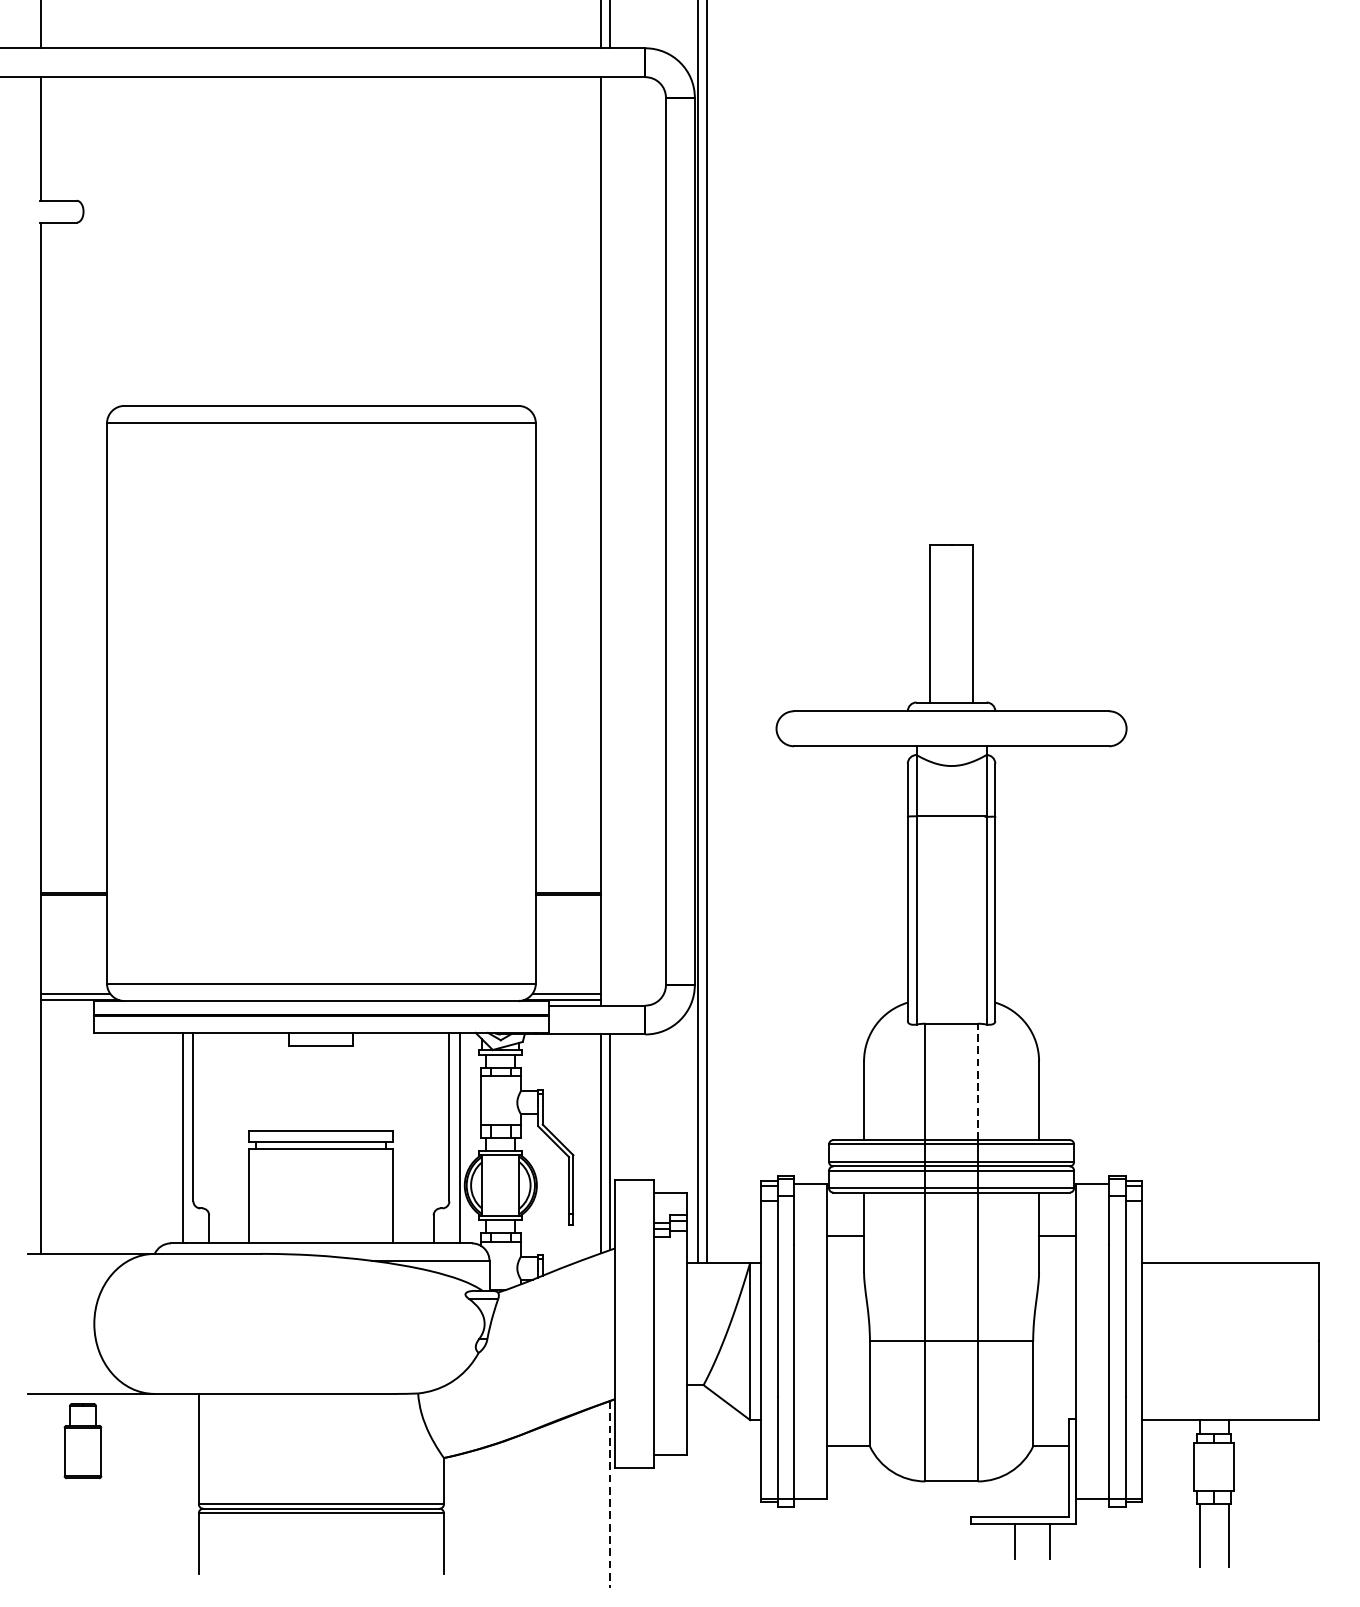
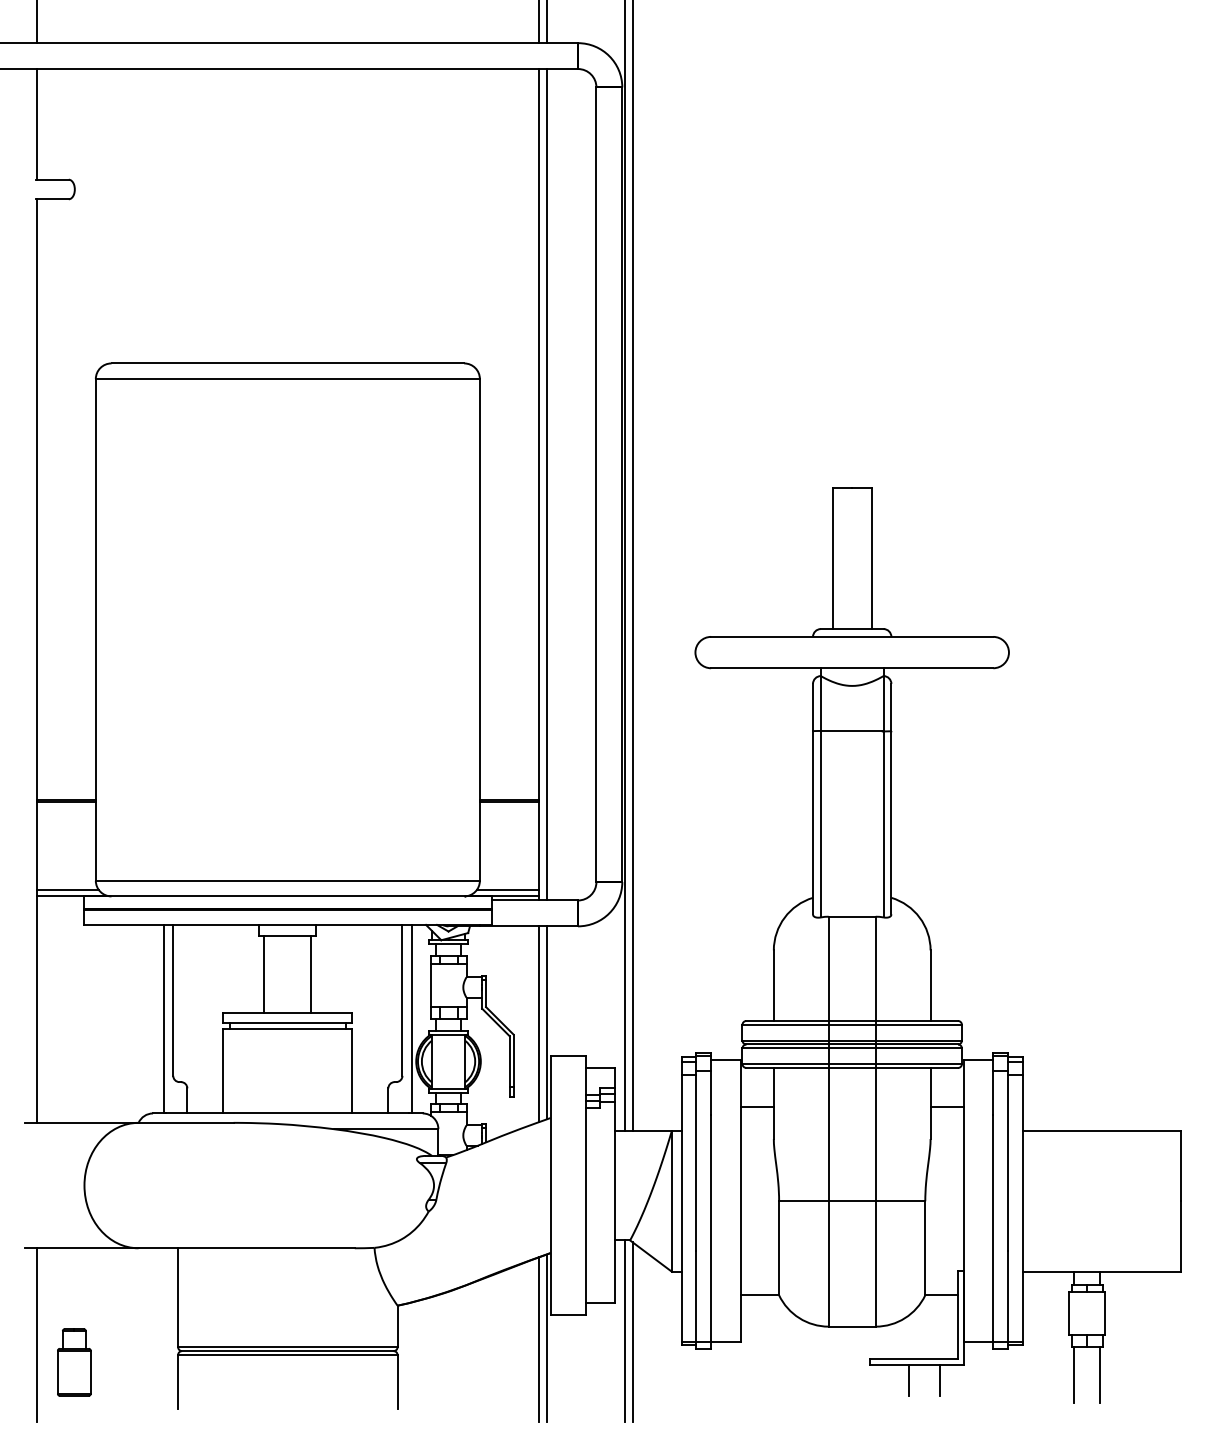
line: (610, 541) -> (546, 484), added
line: (977, 1081) -> (875, 968), dashed -> solid
line: (295, 1088) -> (264, 974), added
line: (347, 1088) -> (311, 974), added
part: (83, 1441) -> (74, 1362), moved
line: (697, 1485) -> (624, 1330), added
line: (706, 1486) -> (632, 1331), added
line: (41, 1490) -> (37, 1334), added
line: (610, 1494) -> (546, 1338), dashed -> solid
line: (601, 1495) -> (538, 1339), added

